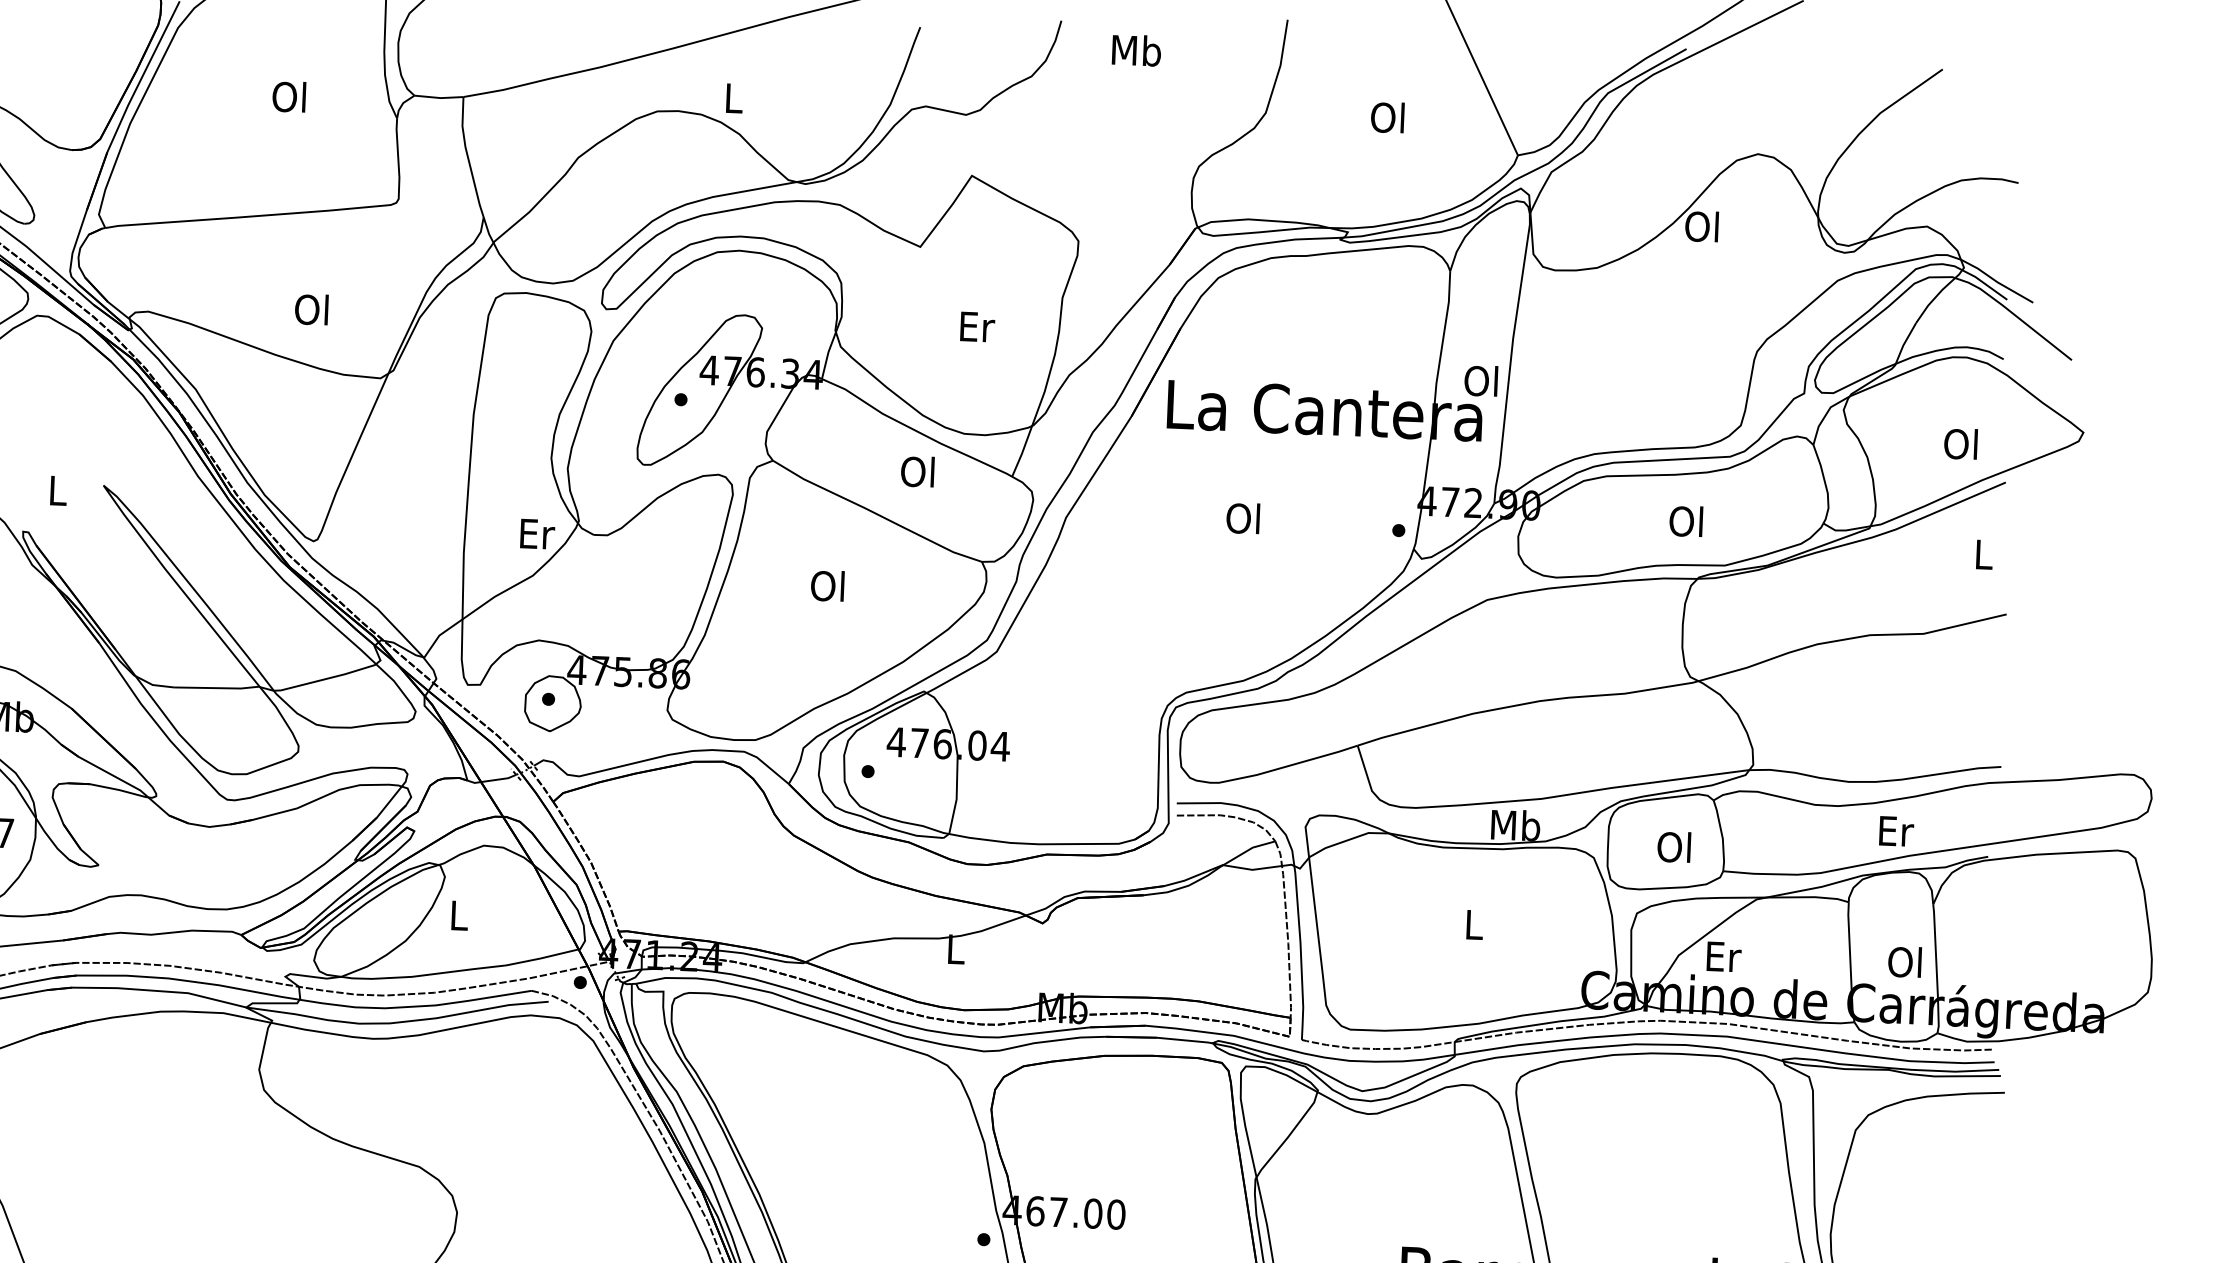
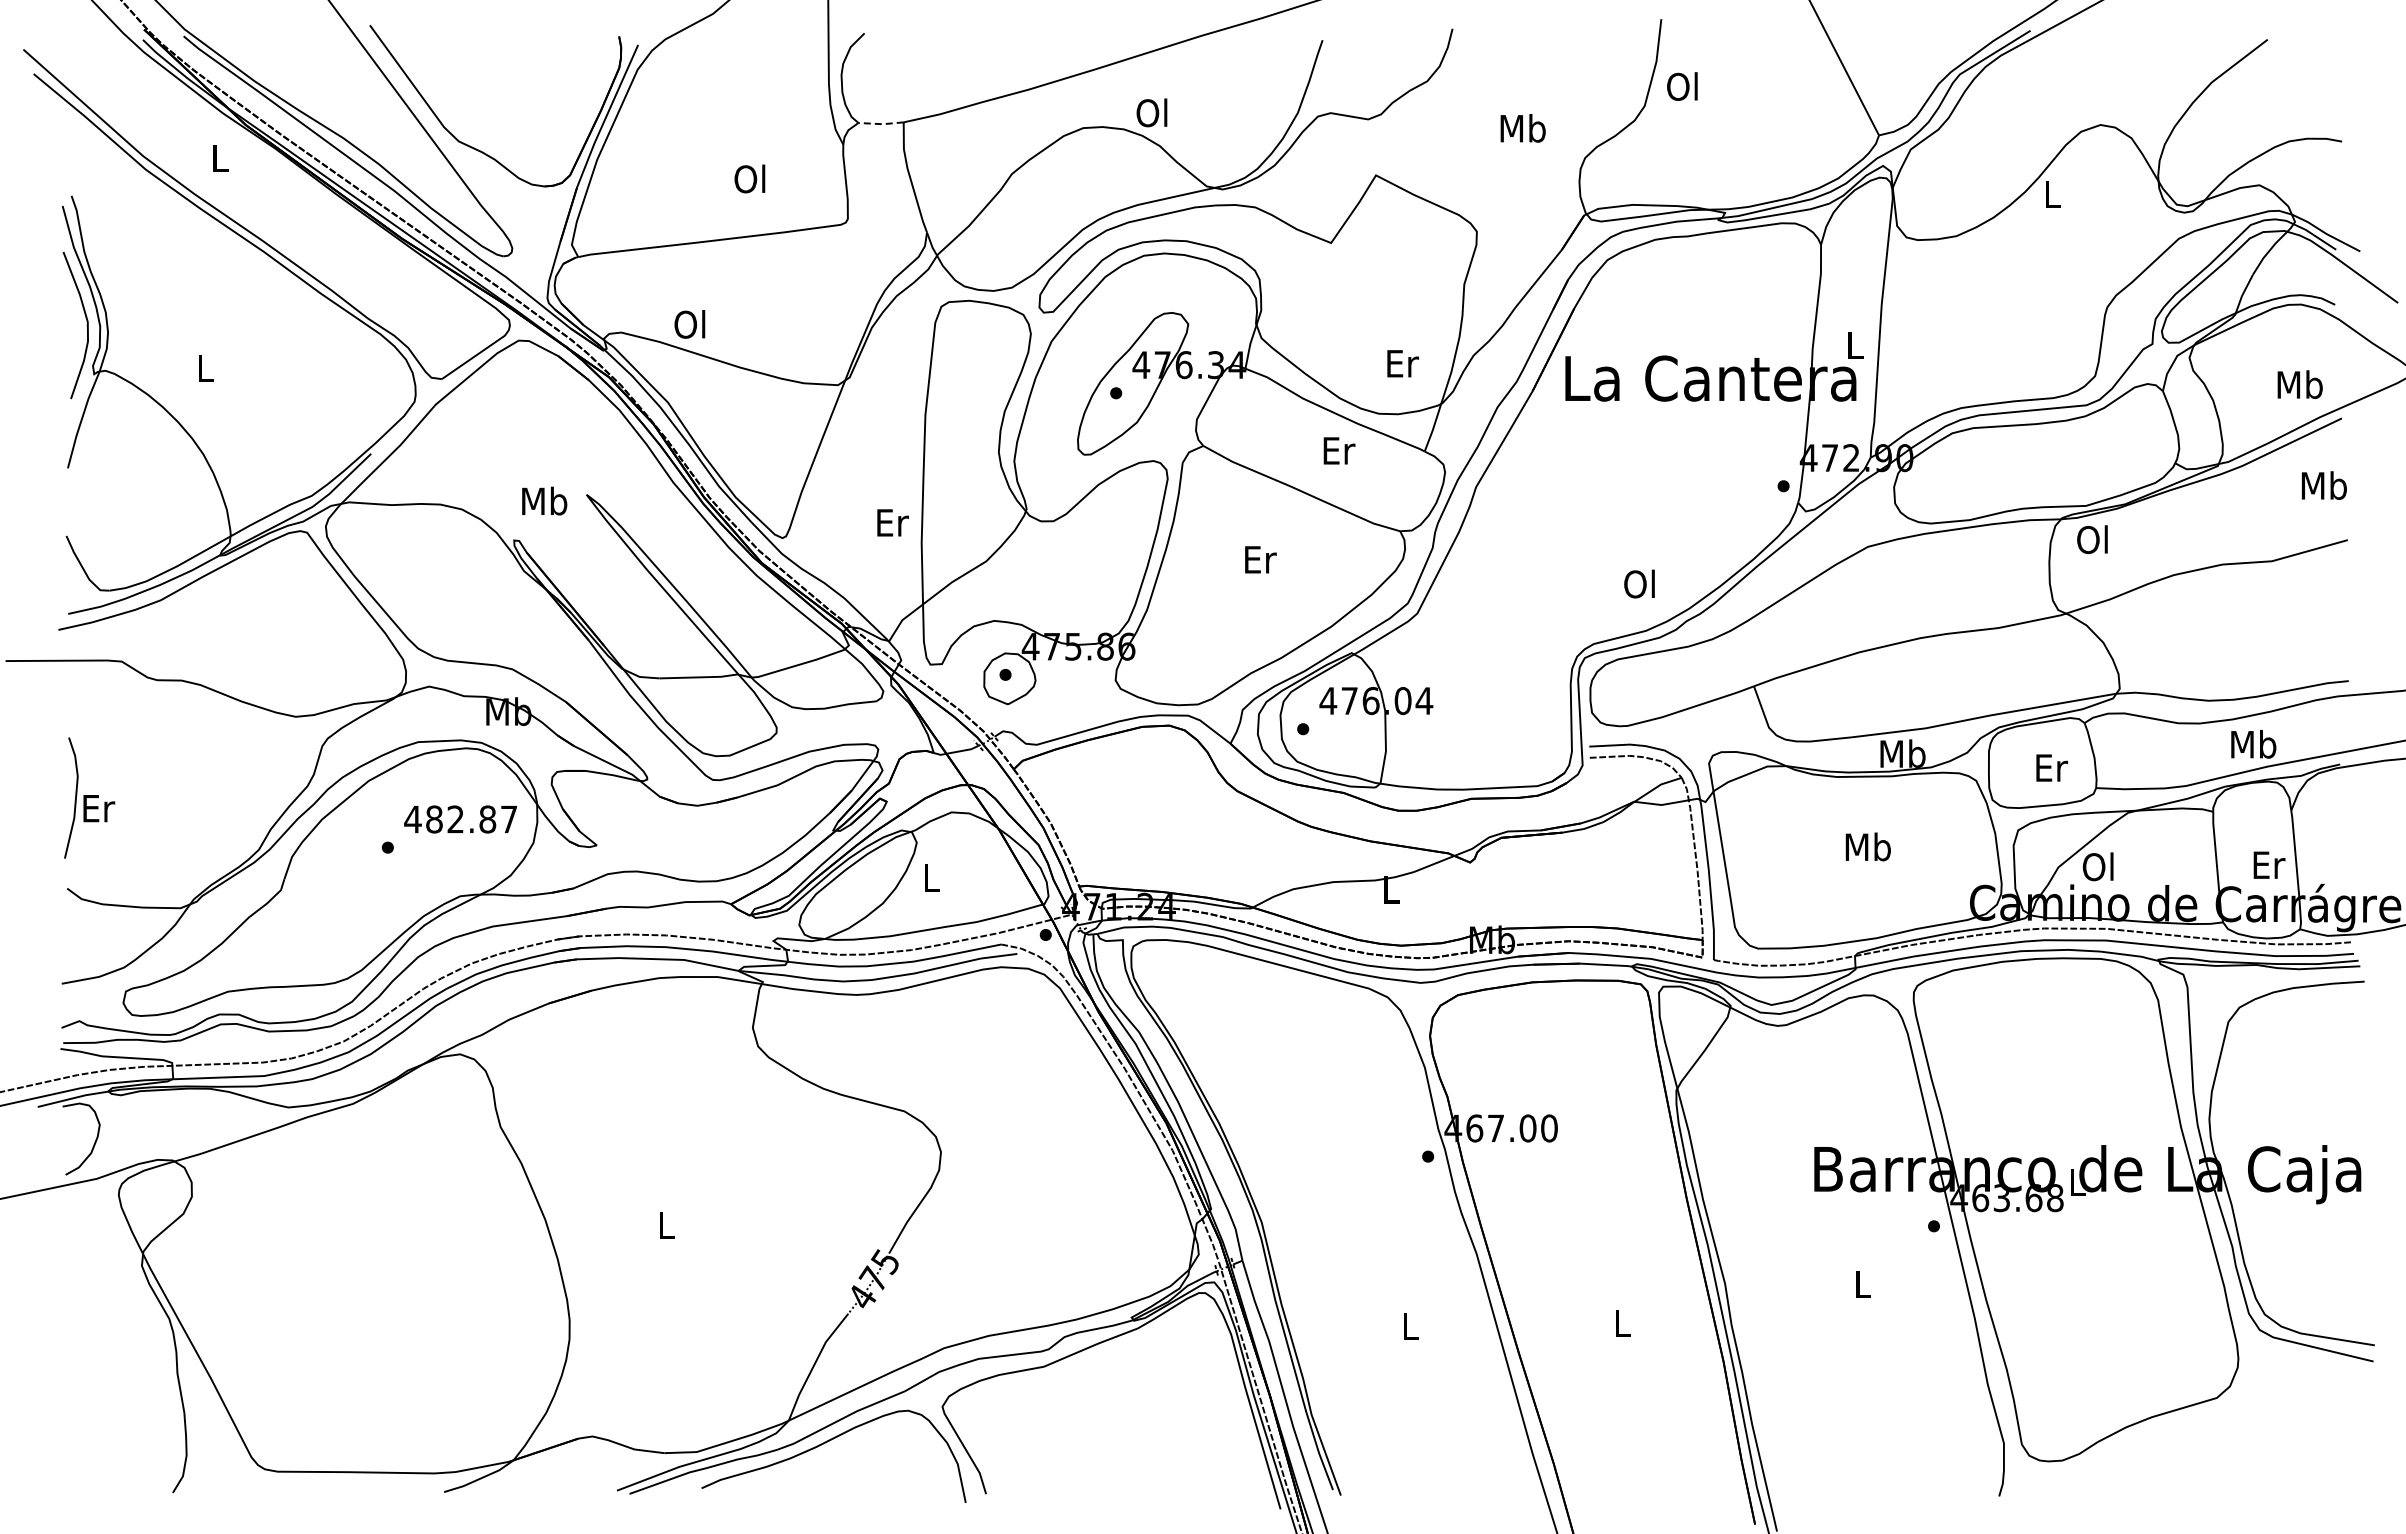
text: (1135, 50) -> (1522, 128), moved
text: (288, 96) -> (749, 178), moved
text: (731, 97) -> (1151, 112), L -> Ol
line: (438, 98) -> (880, 124), solid -> dashed
text: (1387, 117) -> (1682, 86), moved
text: (1701, 226) -> (2051, 193), Ol -> L
text: (311, 309) -> (689, 324), moved
text: (977, 326) -> (1402, 363), moved
text: (1480, 380) -> (1853, 344), Ol -> L
text: (1961, 443) -> (2299, 384), Ol -> Mb
text: (918, 471) -> (1338, 450), Ol -> Er
text: (57, 489) -> (544, 500), L -> Mb
text: (1243, 517) -> (1639, 583), moved
text: (1686, 521) -> (2092, 539), moved
text: (537, 533) -> (892, 522), moved
text: (1982, 554) -> (2323, 485), L -> Mb
text: (828, 586) -> (1259, 559), Ol -> Er
text: (1895, 831) -> (2253, 744), Er -> Mb
text: (1675, 846) -> (2051, 767), Ol -> Er
text: (1473, 924) -> (1867, 846), L -> Mb
text: (1723, 956) -> (2099, 866), Er -> Ol
text: (1906, 961) -> (2268, 864), Ol -> Er

